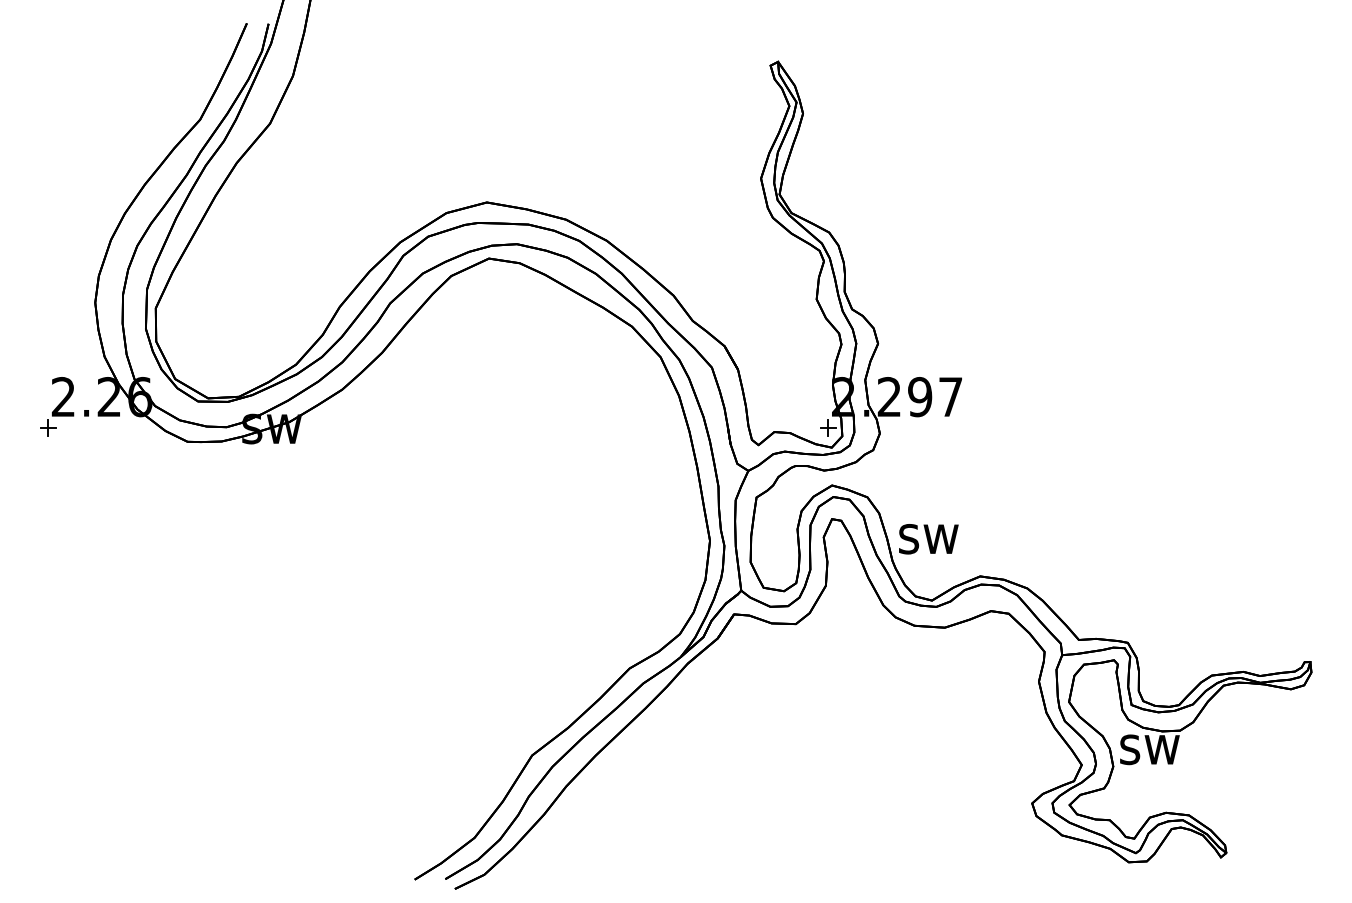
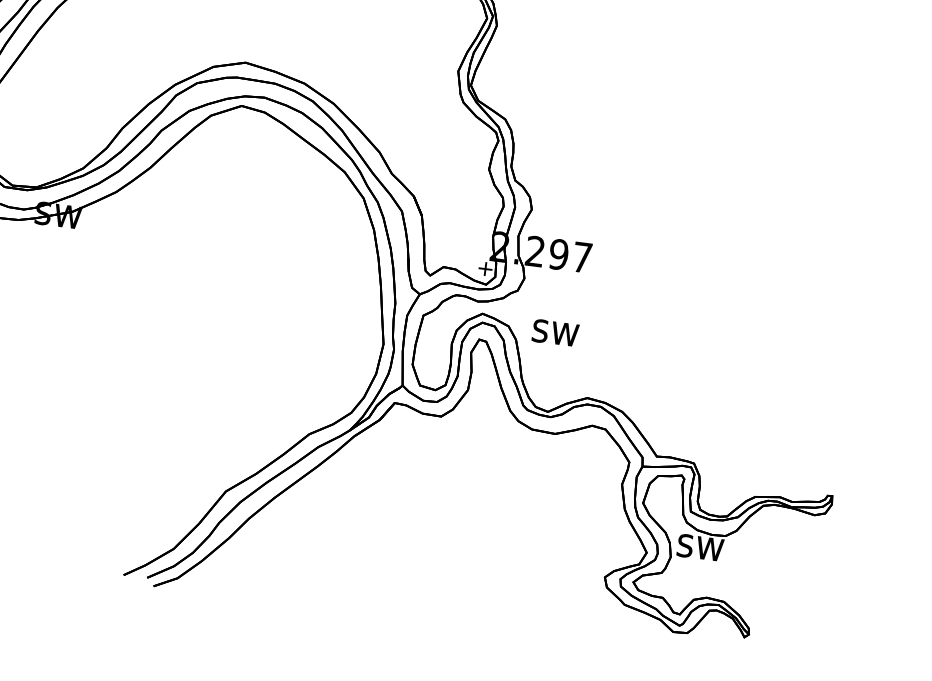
text: (928, 539) -> (555, 333), moved

